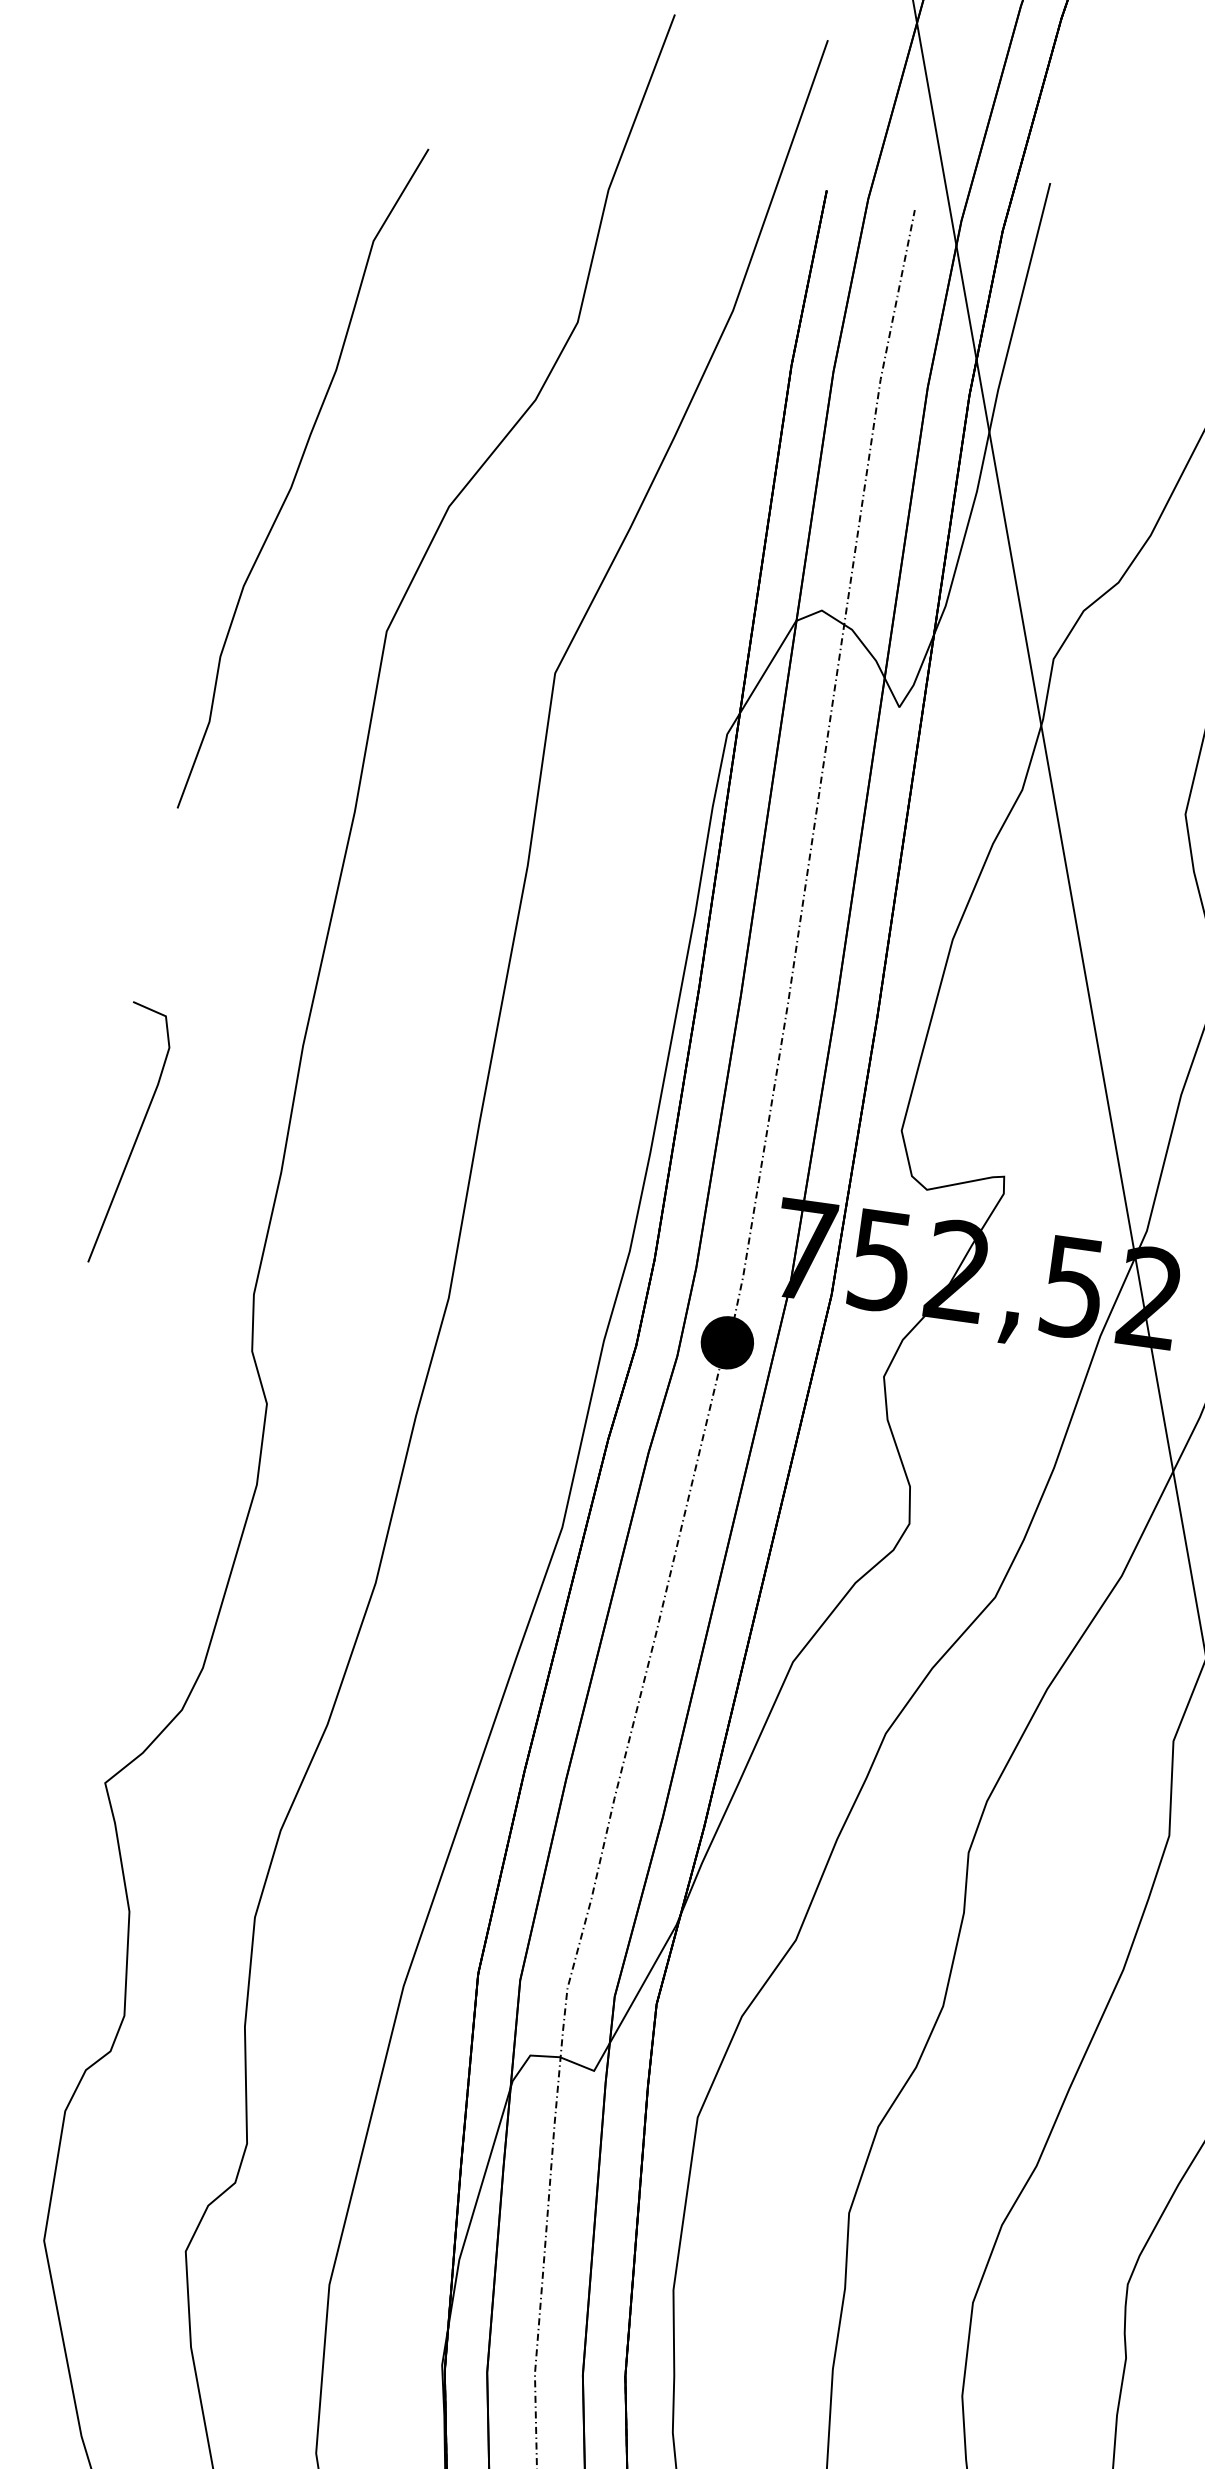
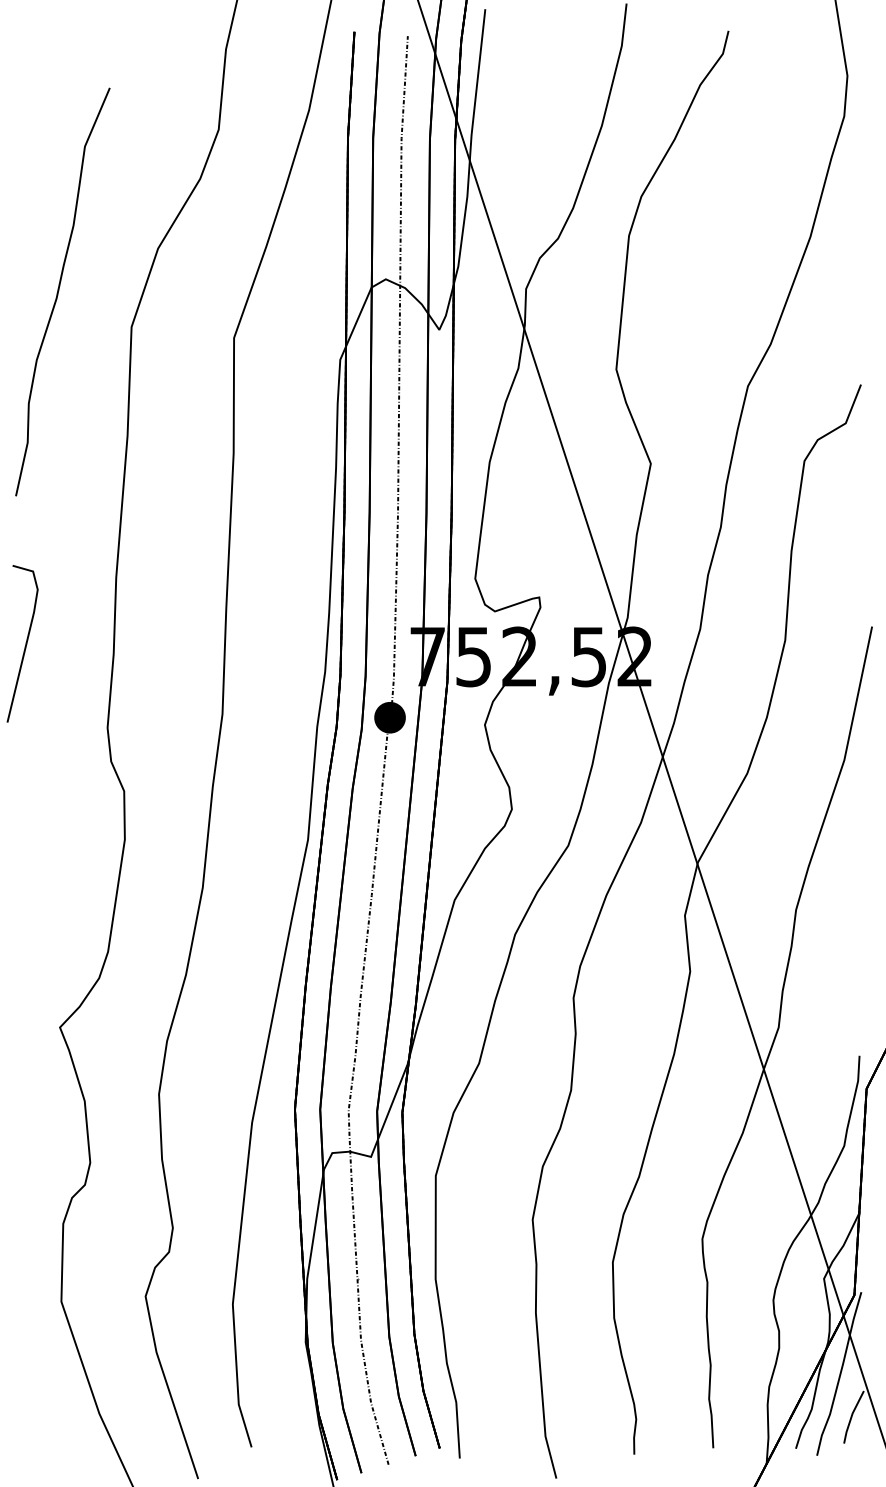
curve: (297, 475) -> (59, 290), moved

